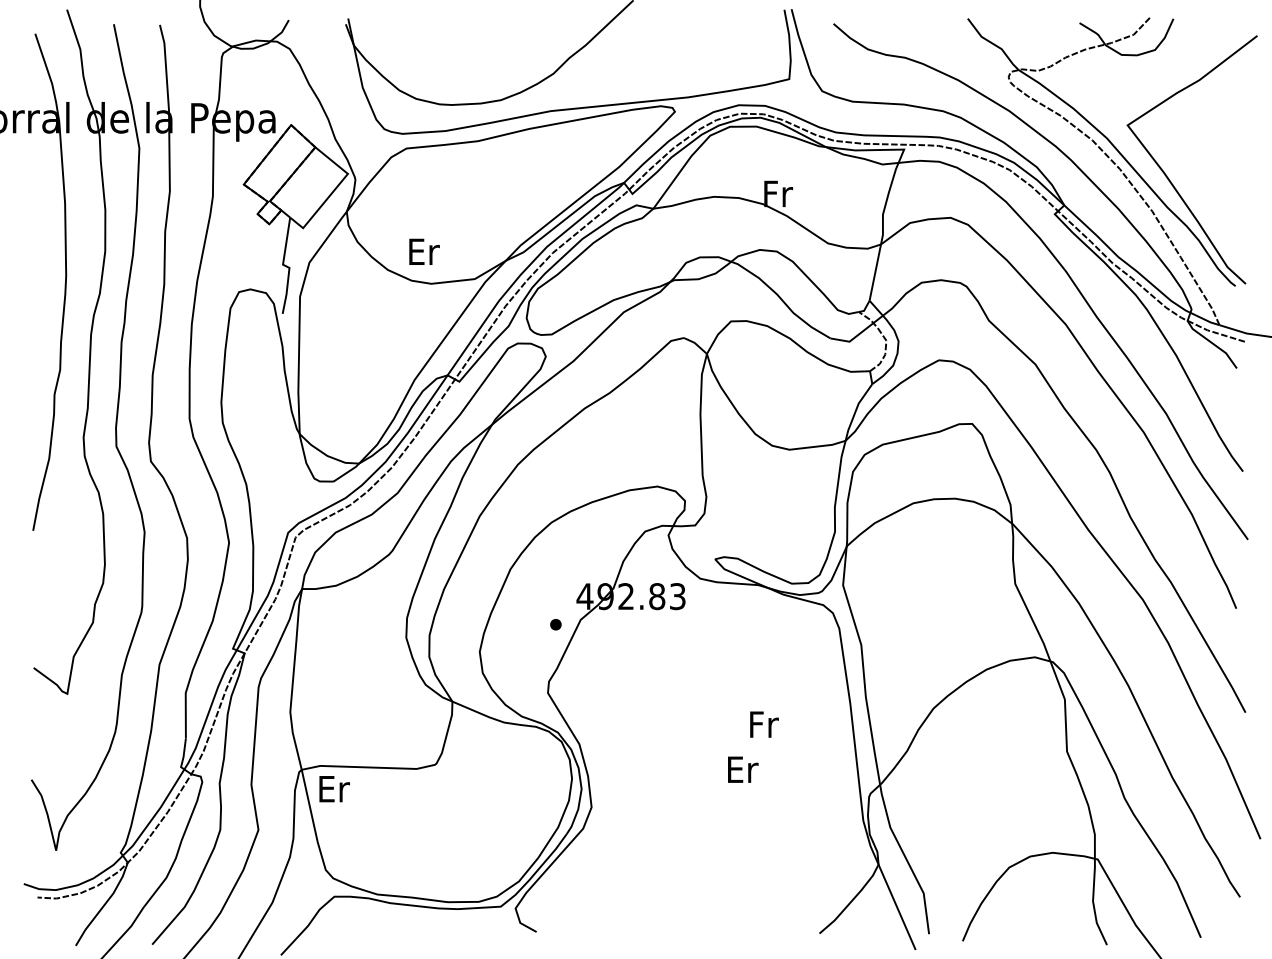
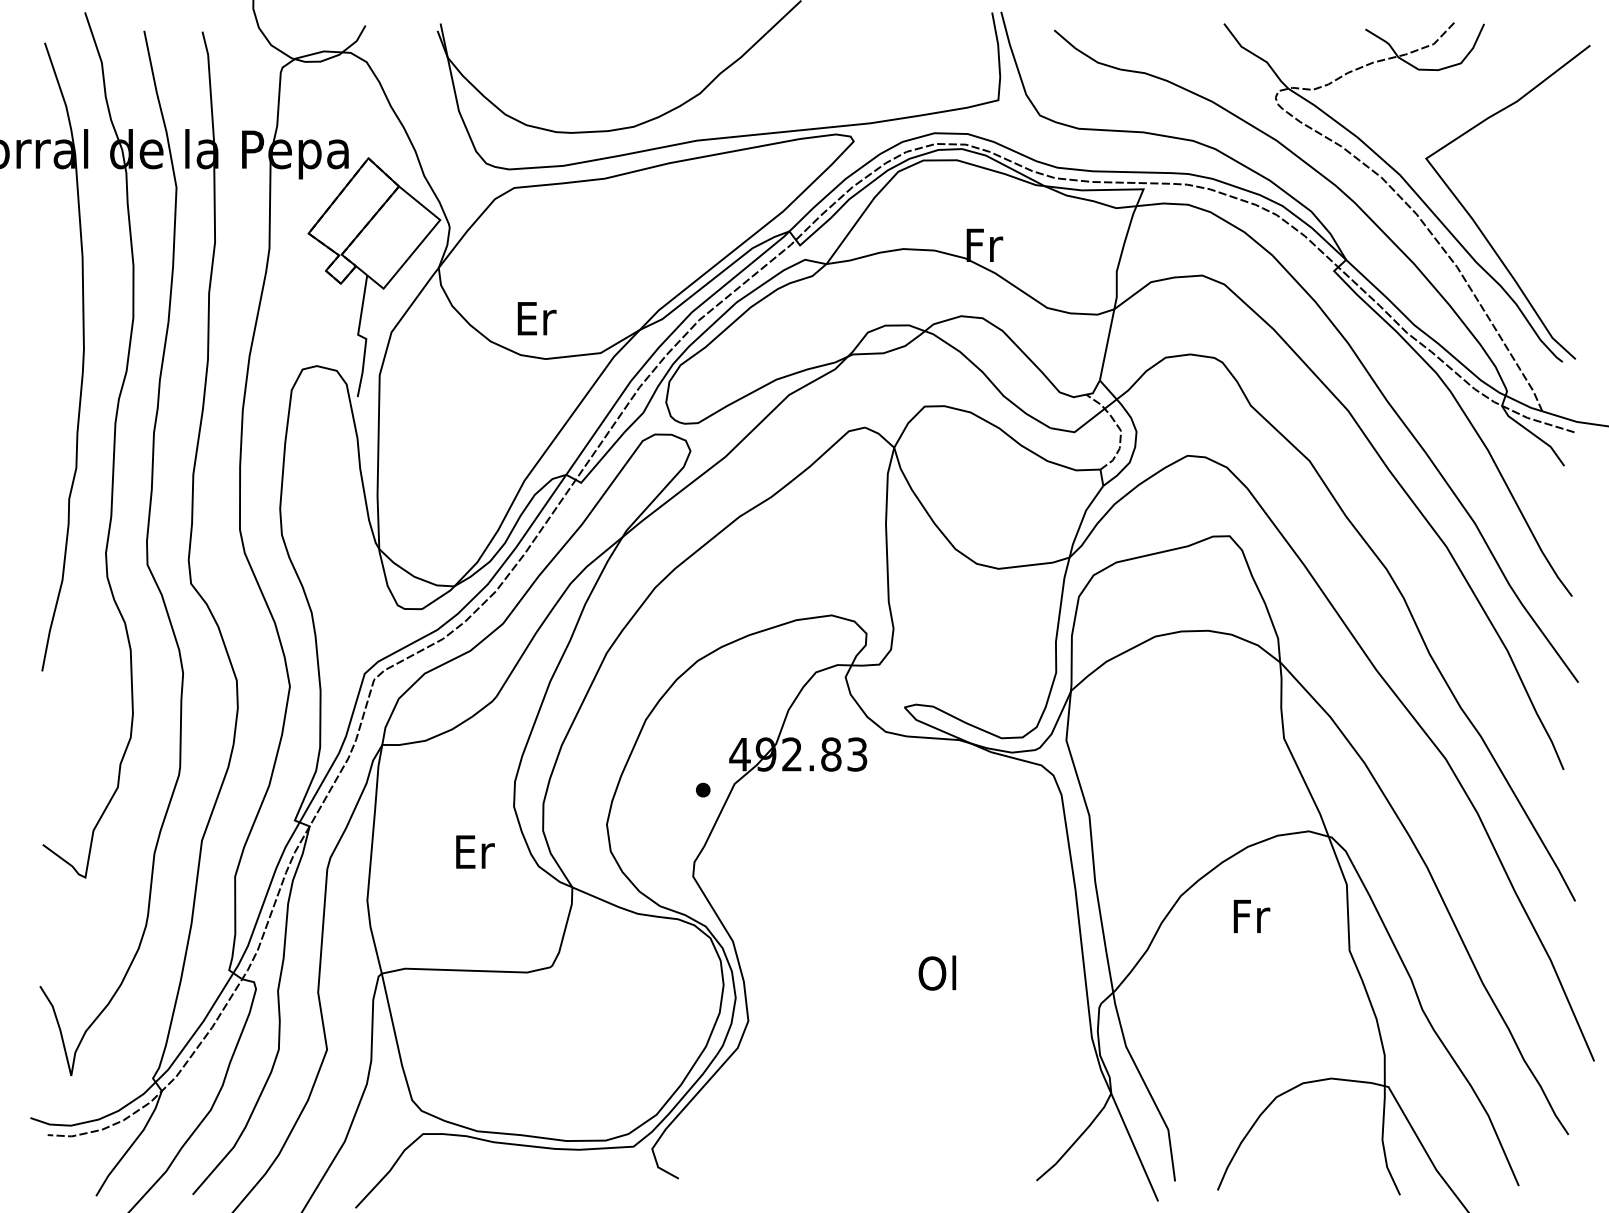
text: (764, 724) -> (1251, 916), moved
text: (741, 768) -> (938, 972), Er -> Ol
text: (334, 788) -> (475, 851), moved

